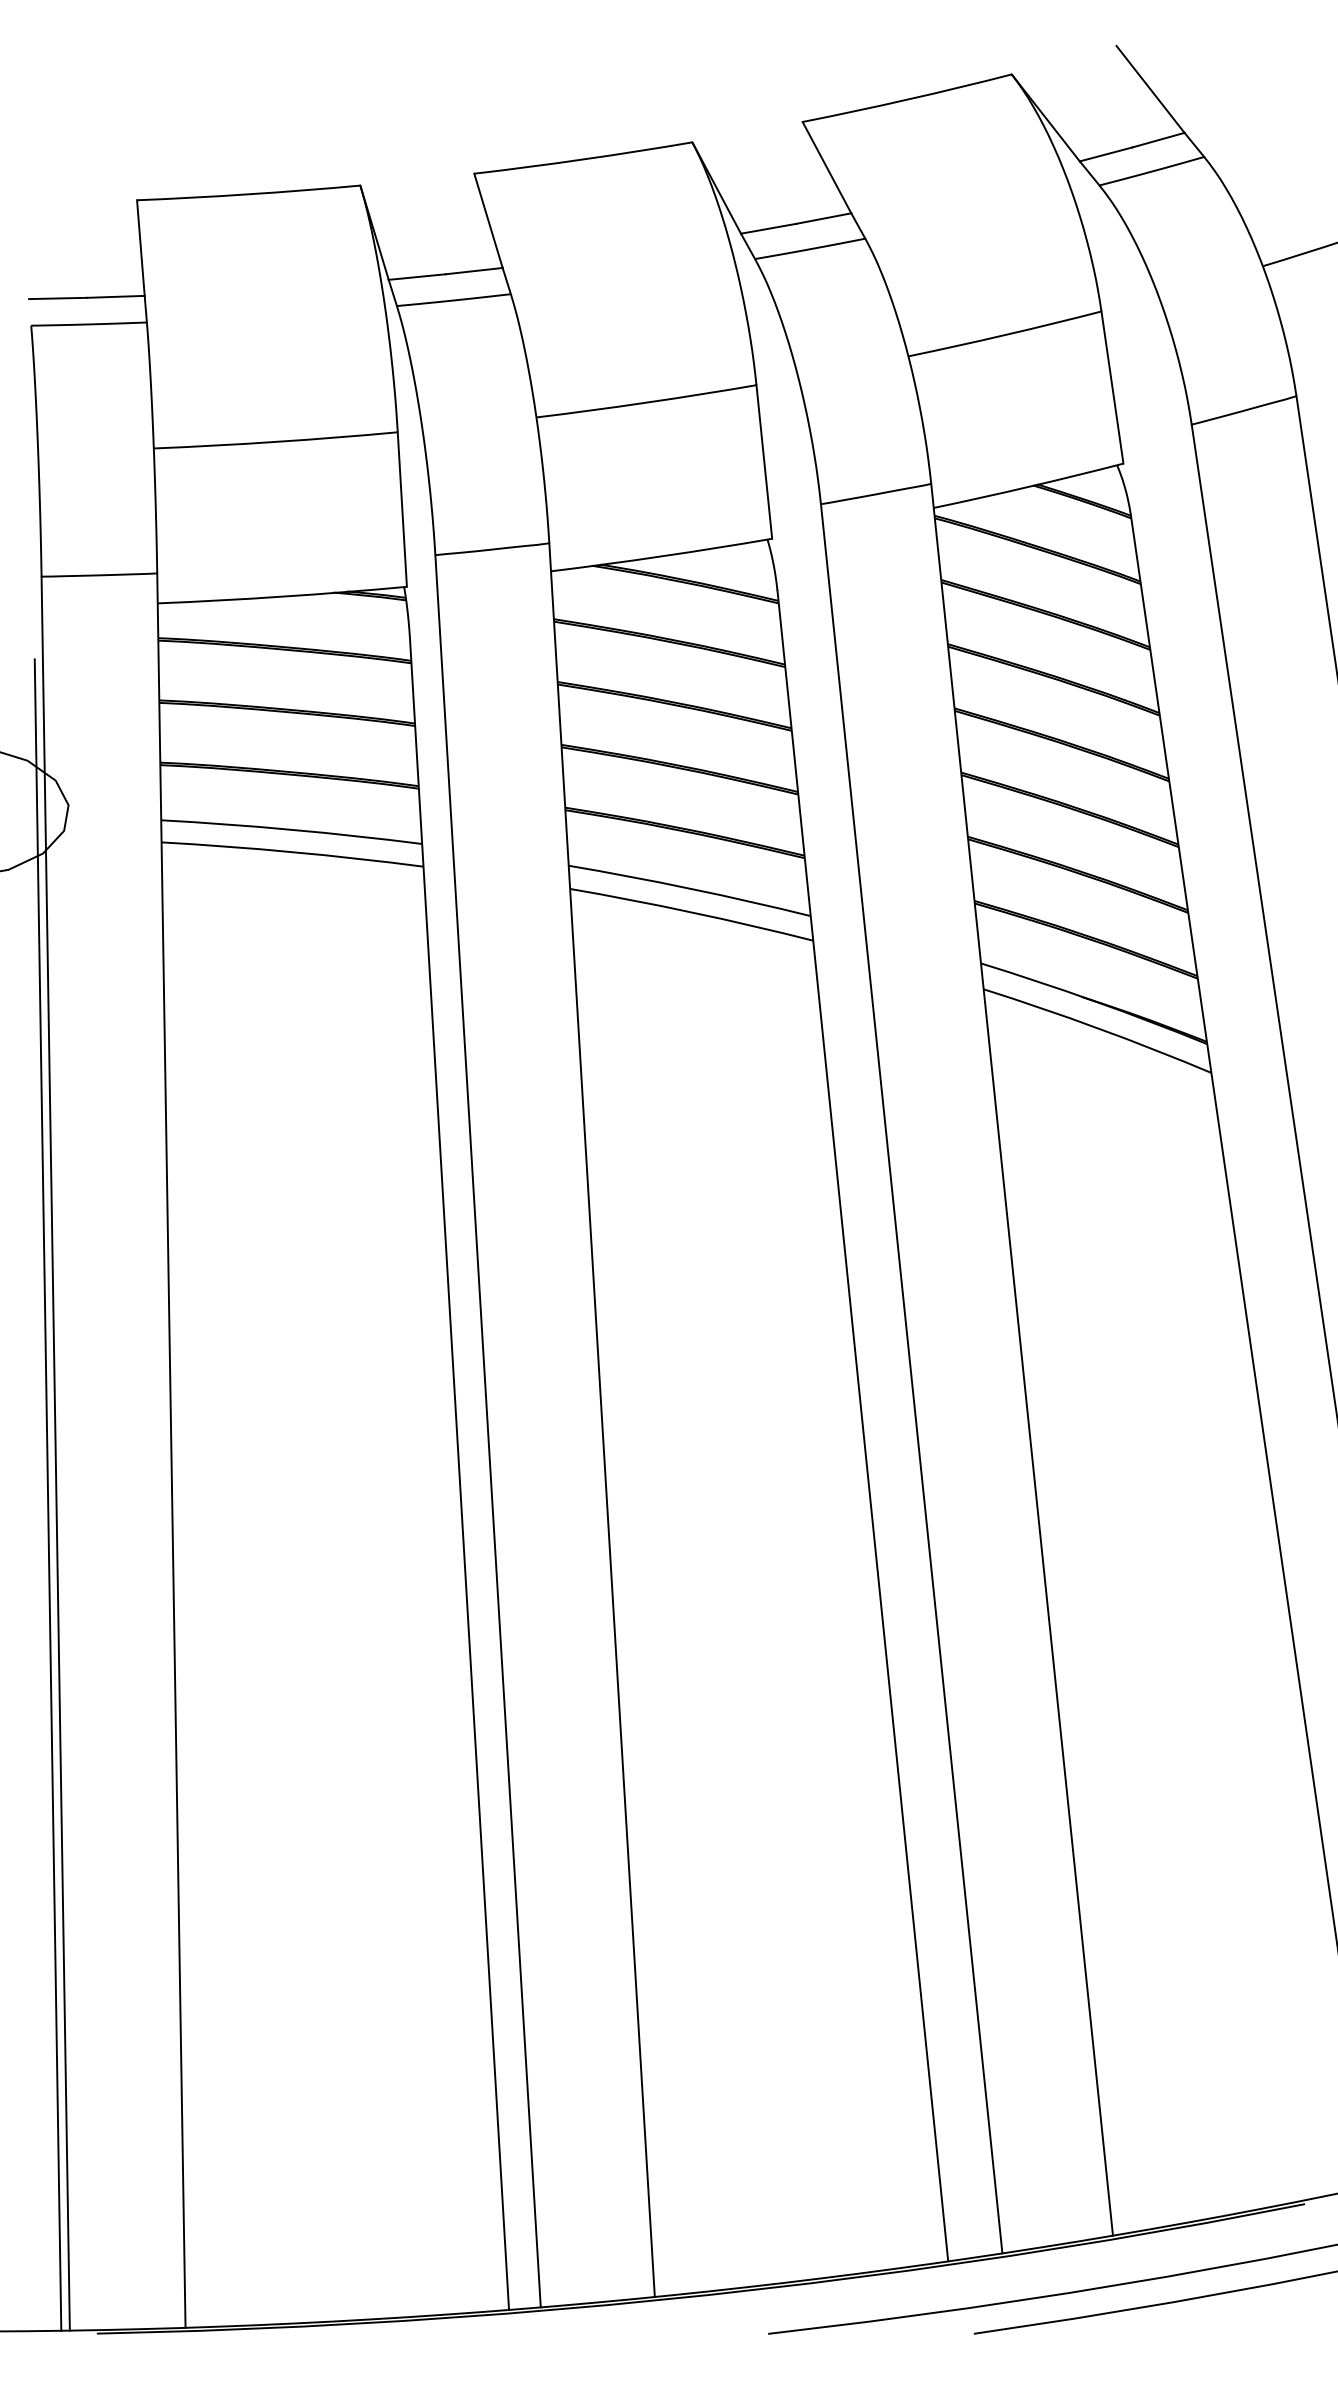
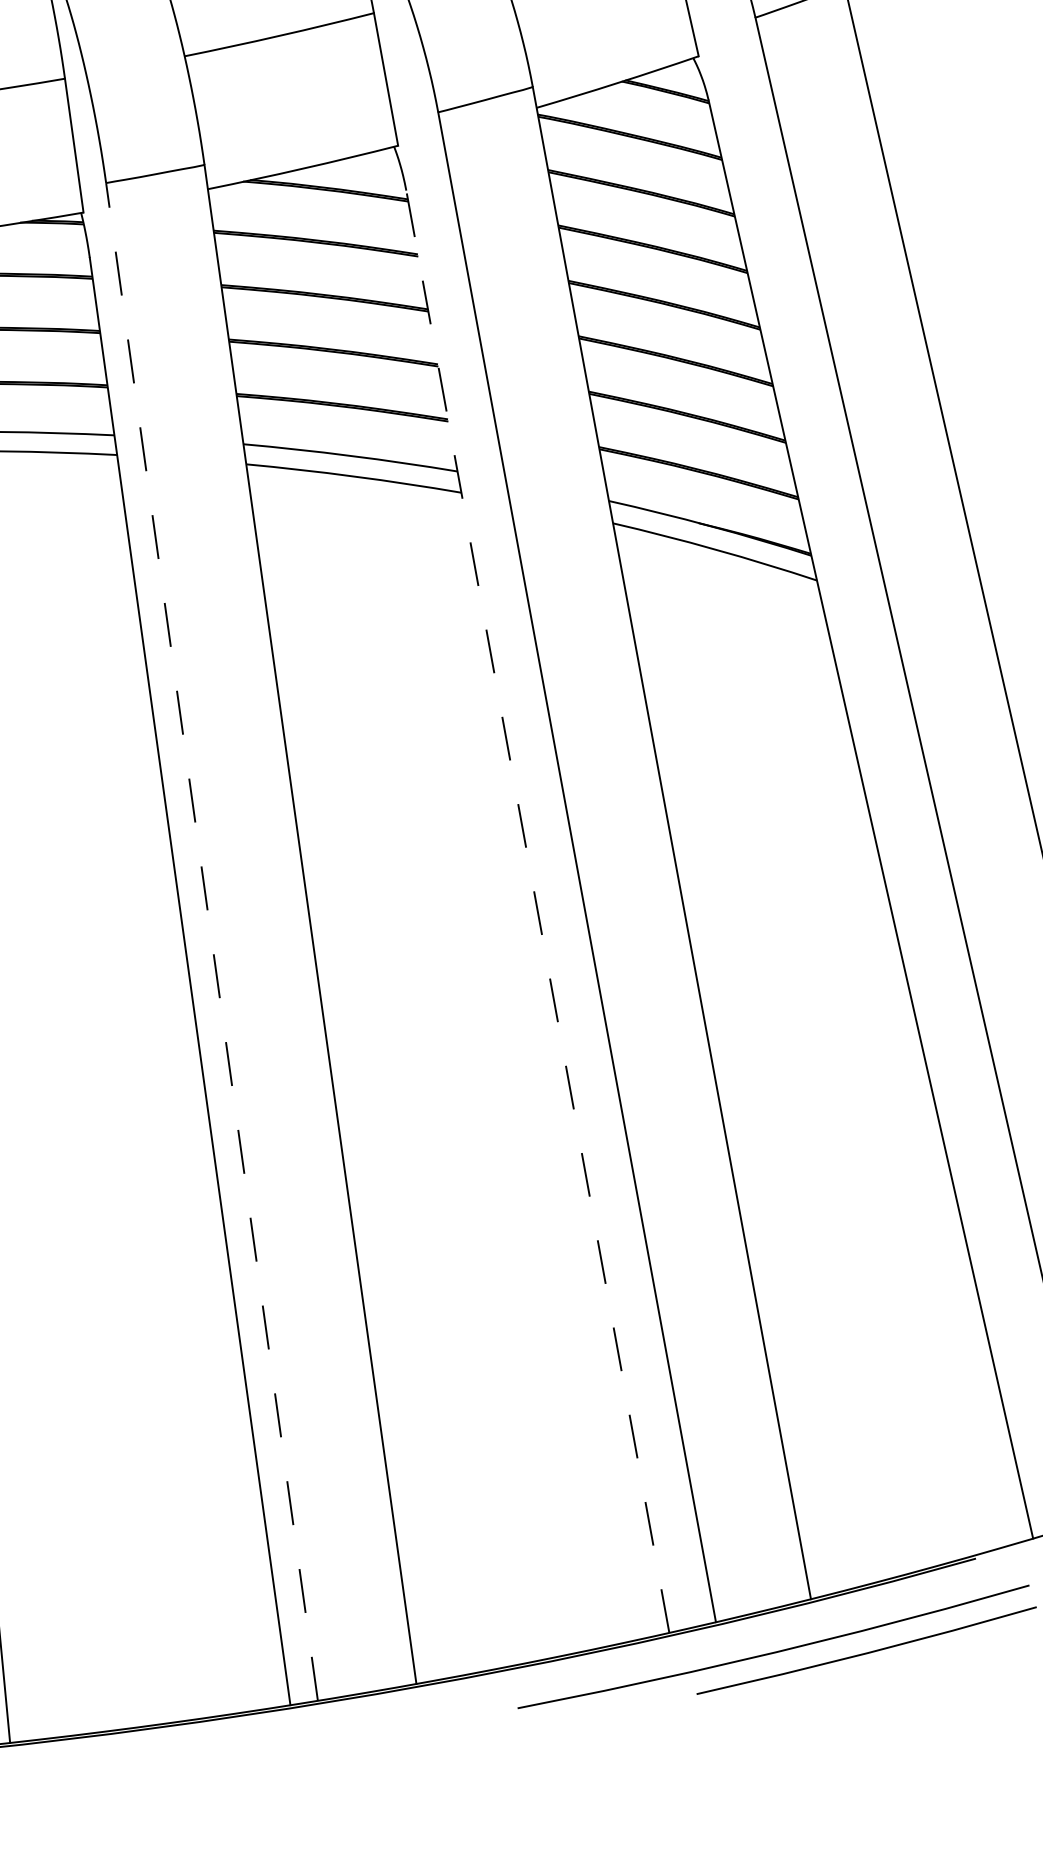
line: (862, 1426) -> (537, 912), solid -> dashed
line: (488, 1431) -> (212, 942), solid -> dashed

